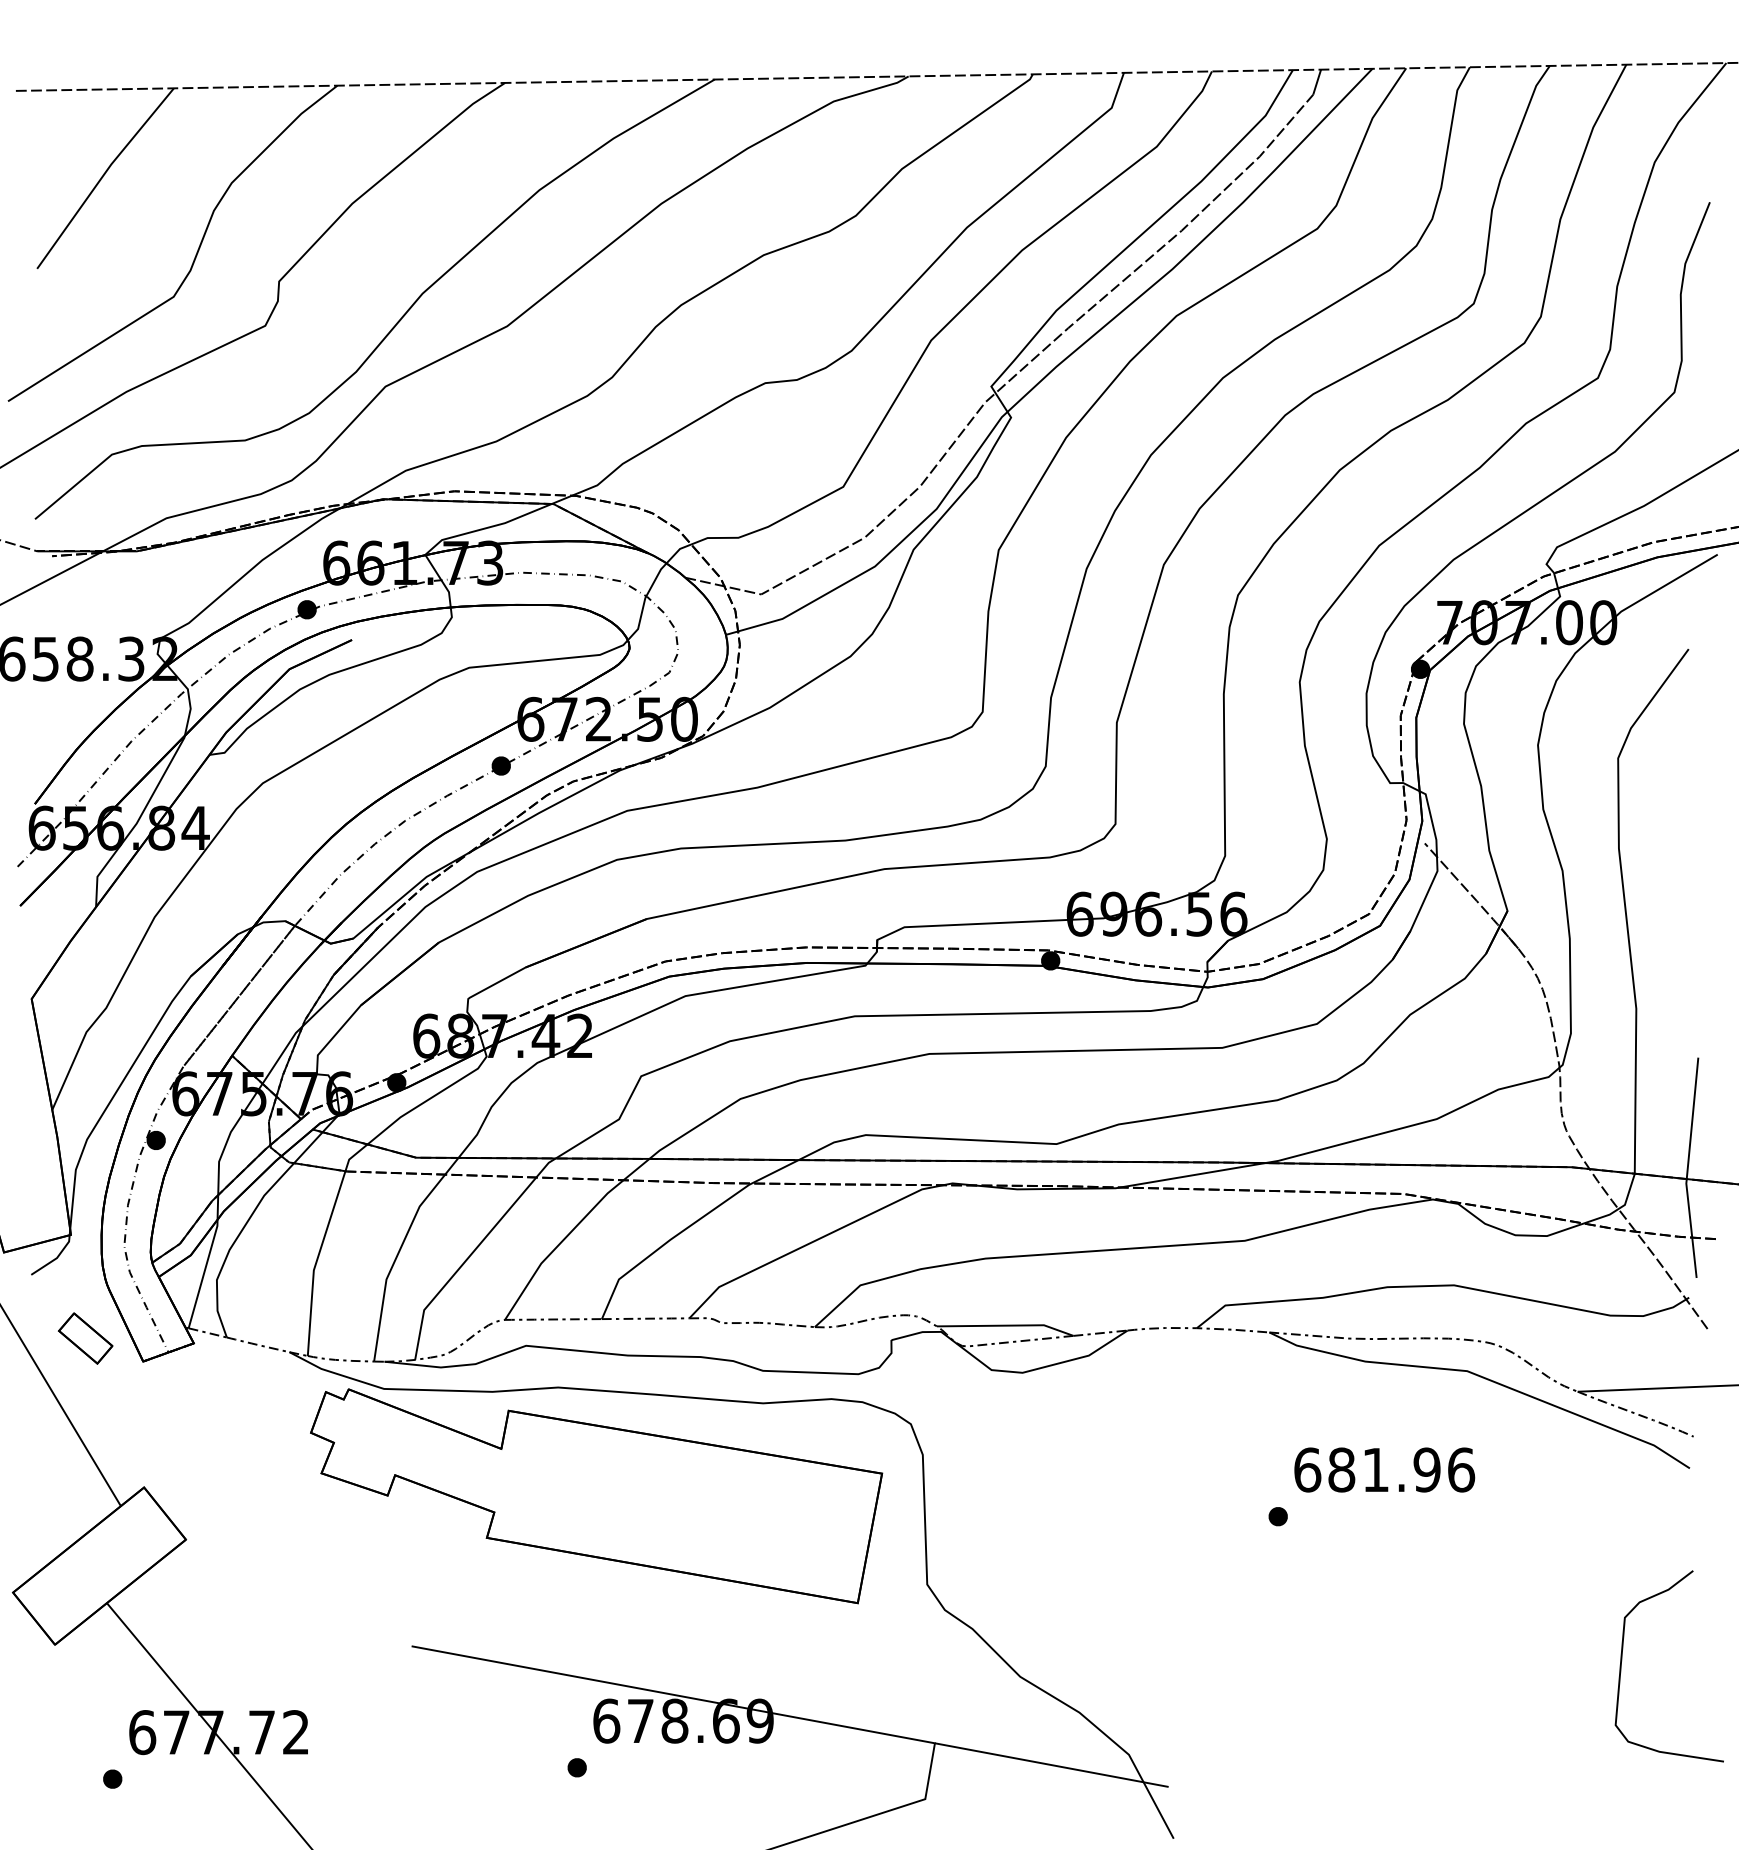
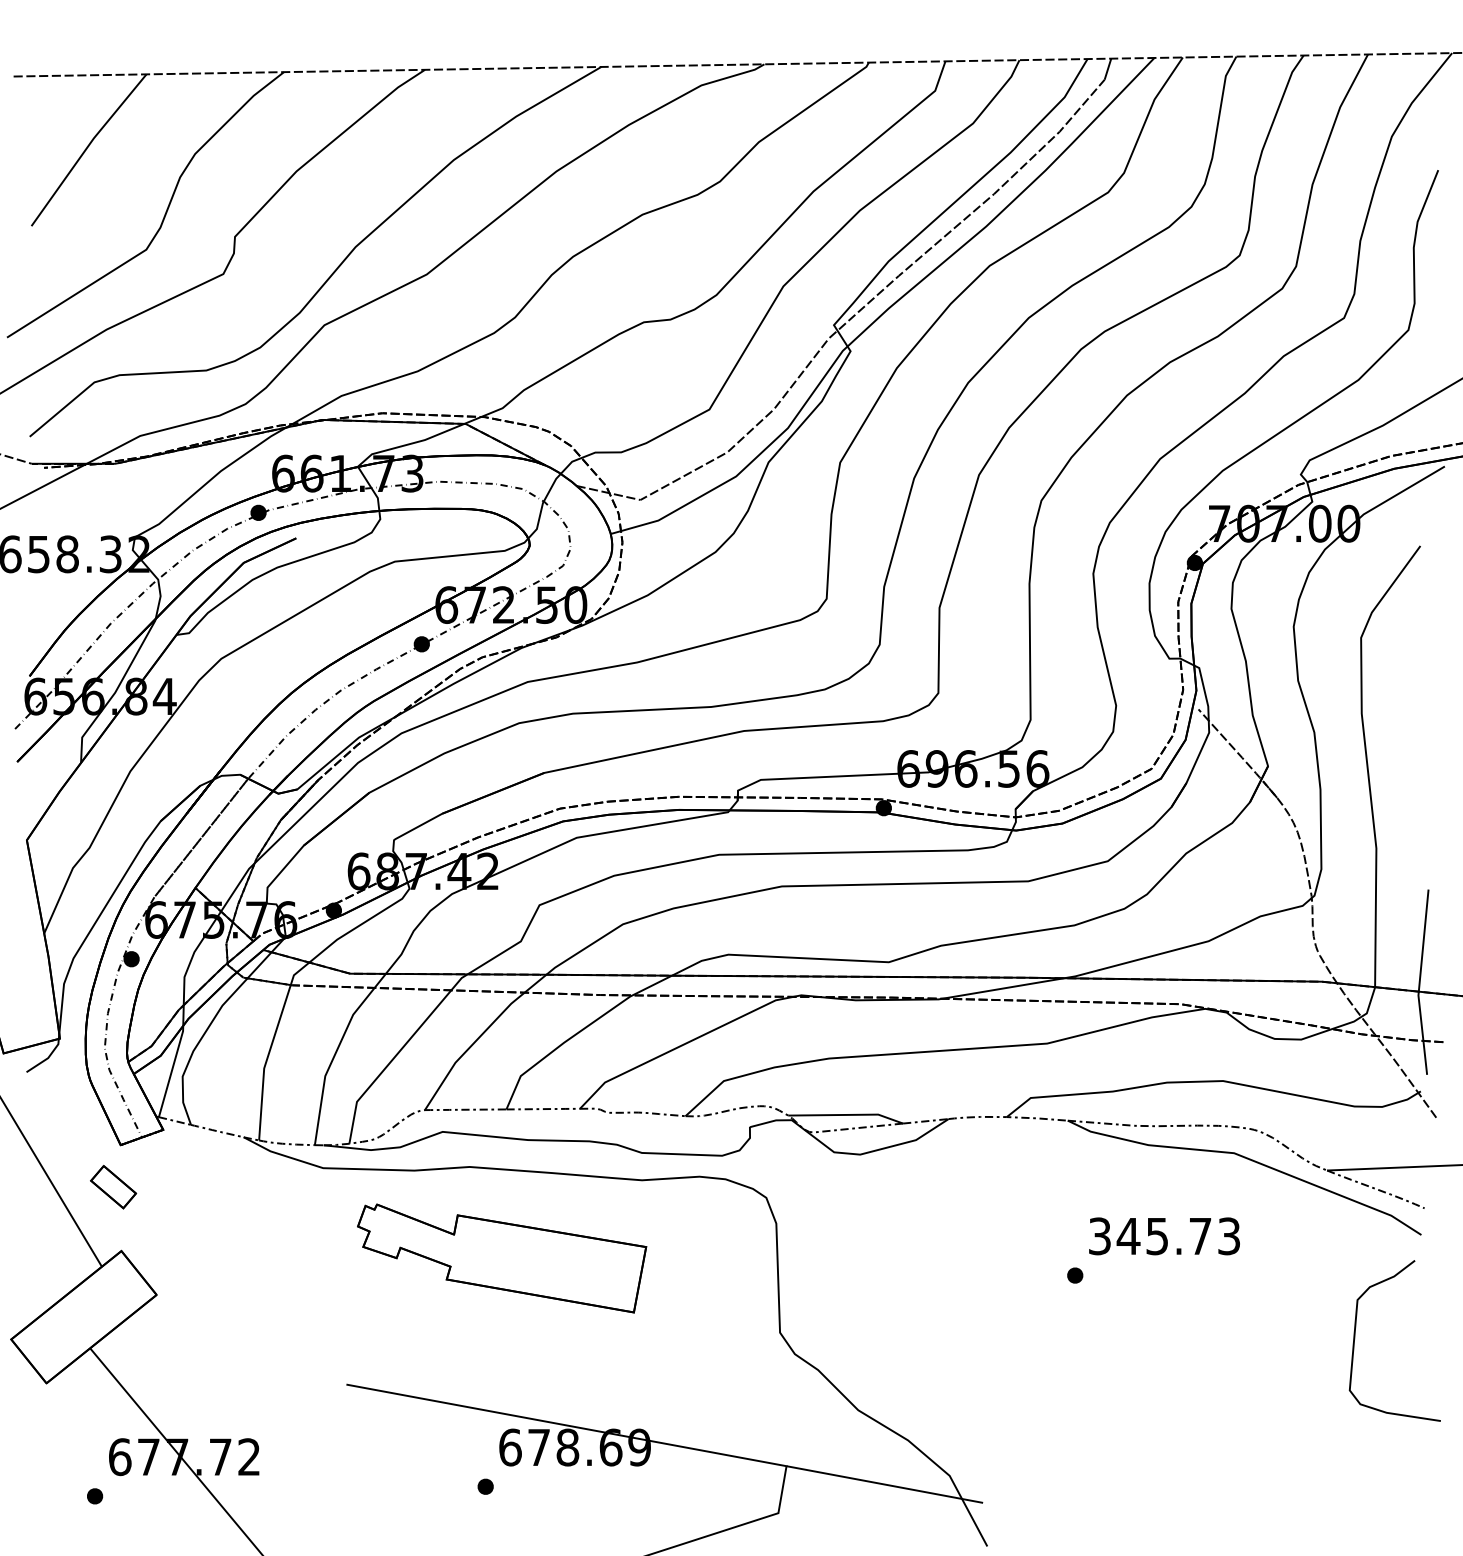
part: (85, 1338) -> (113, 1187), moved
text: (1384, 1469) -> (1164, 1235), 681.96 -> 345.73
part: (596, 1496) -> (501, 1258), size x0.6
curve: (1622, 1660) -> (1355, 1336), moved

